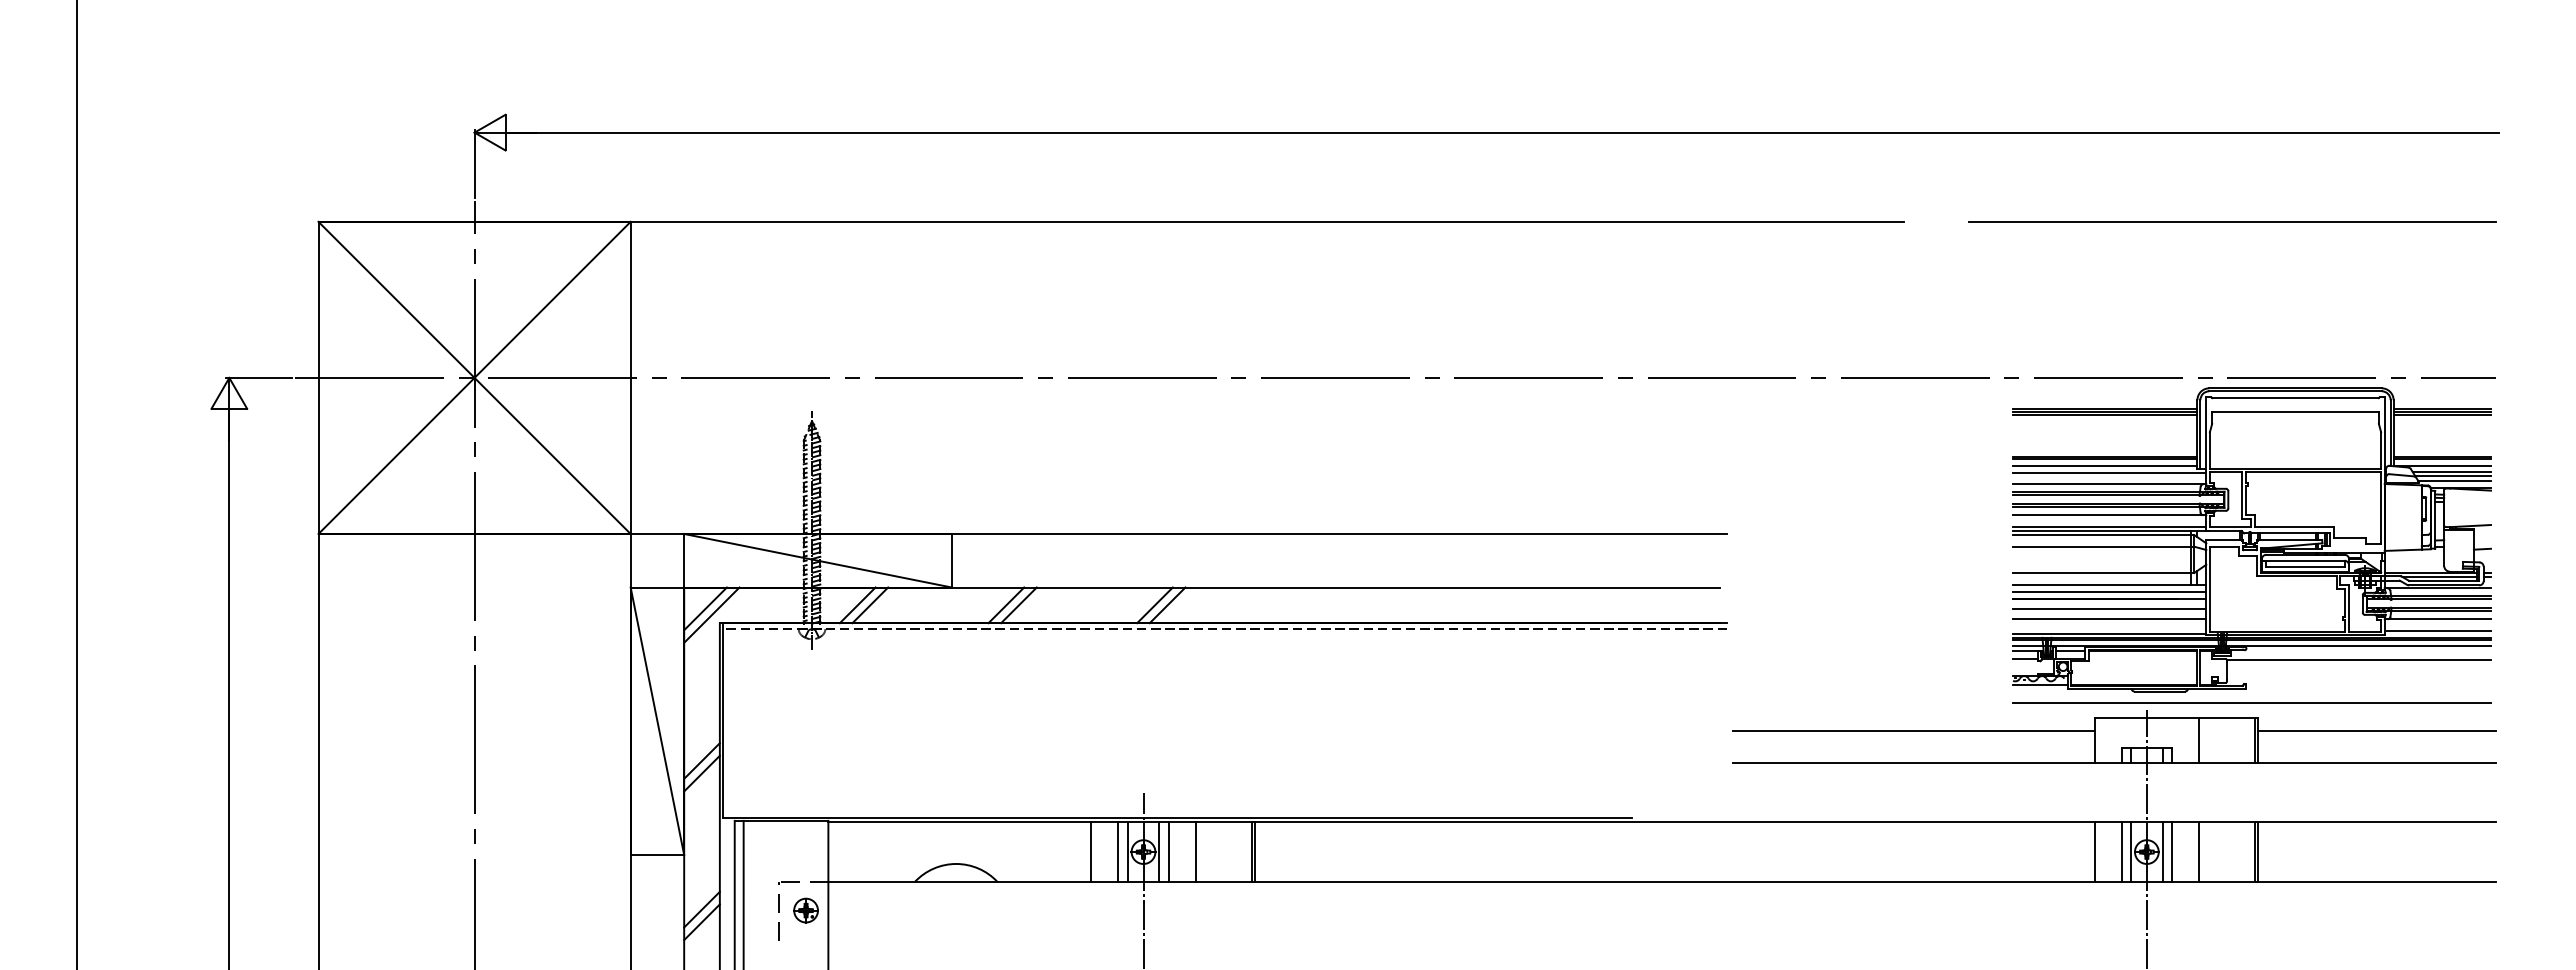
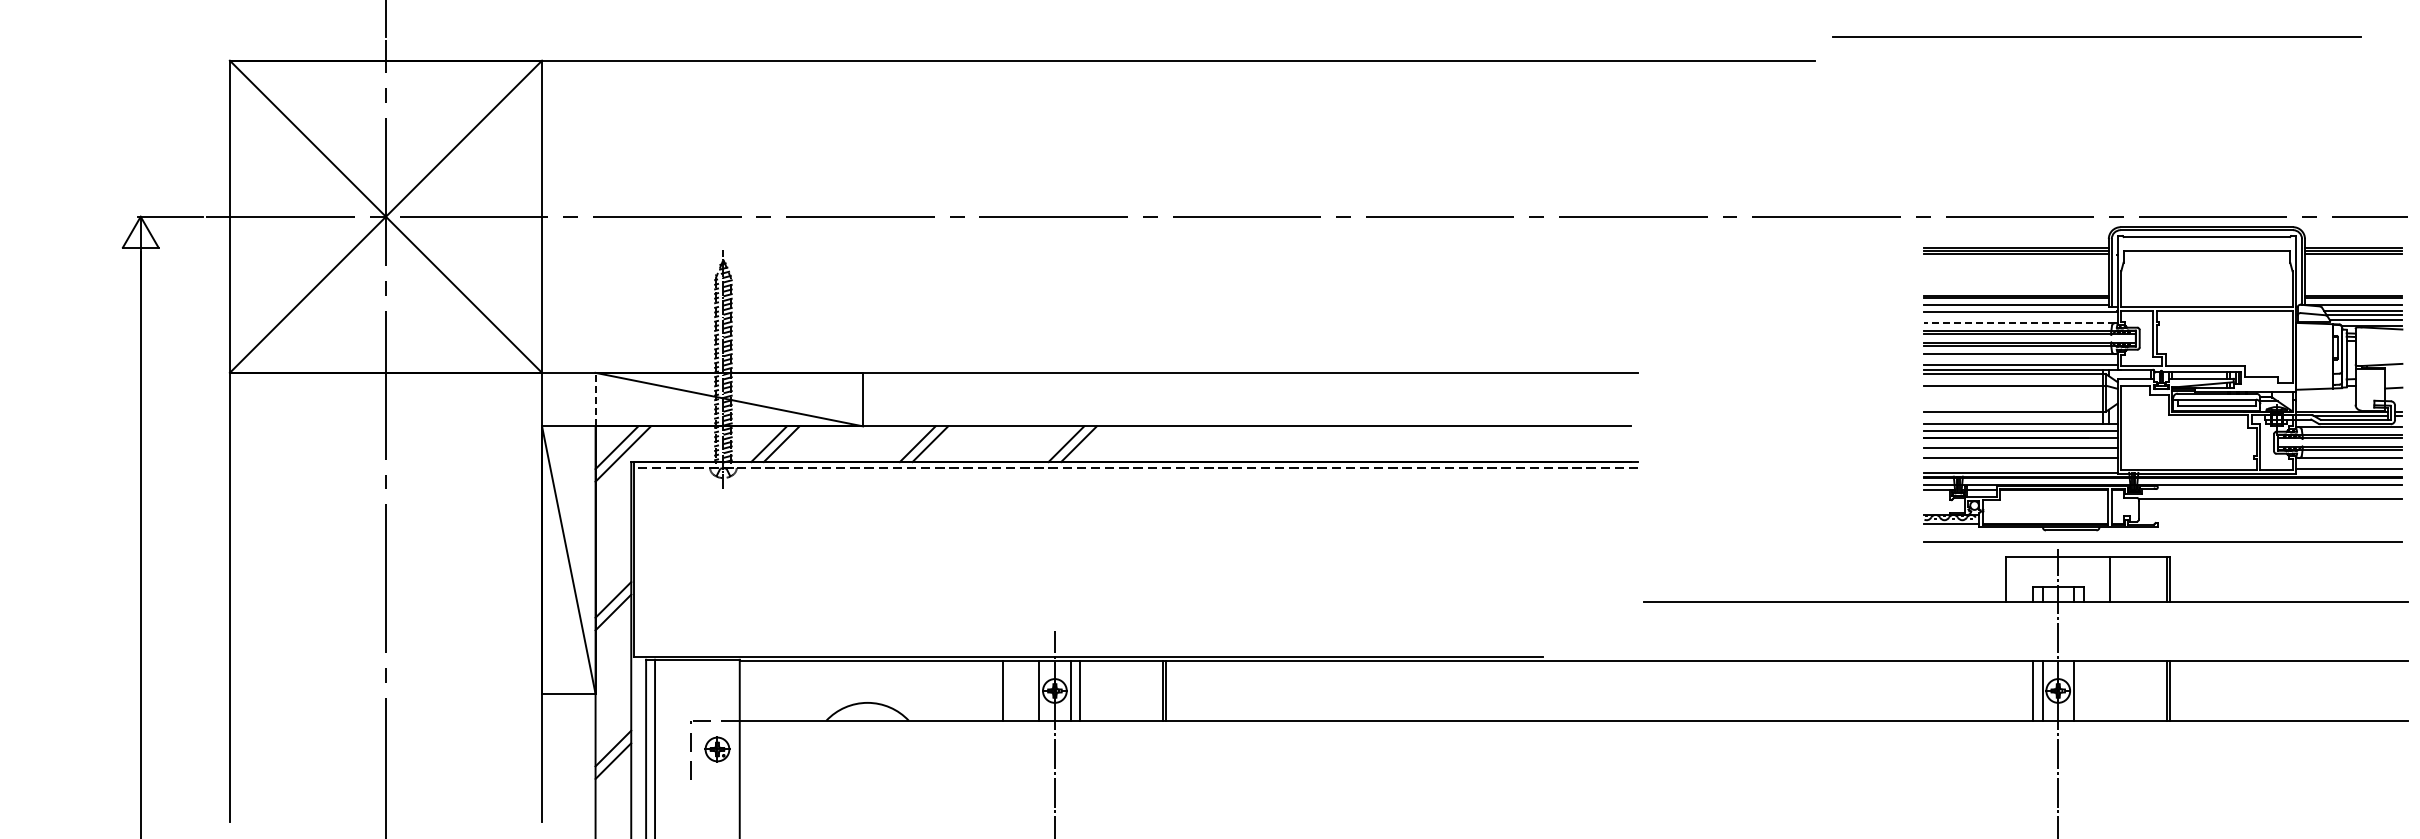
line: (2232, 221) -> (2096, 36), moved
line: (2107, 484) -> (2018, 323), solid -> dashed
line: (684, 560) -> (595, 399), solid -> dashed
line: (2025, 658) -> (1936, 497), removed
line: (1913, 730) -> (1824, 569), removed
line: (2377, 730) -> (2288, 569), removed
line: (1118, 851) -> (1029, 690), removed
line: (1195, 851) -> (1106, 690), removed
line: (2094, 851) -> (2005, 690), removed
line: (2172, 851) -> (2083, 690), removed
line: (2198, 851) -> (2109, 690), removed

